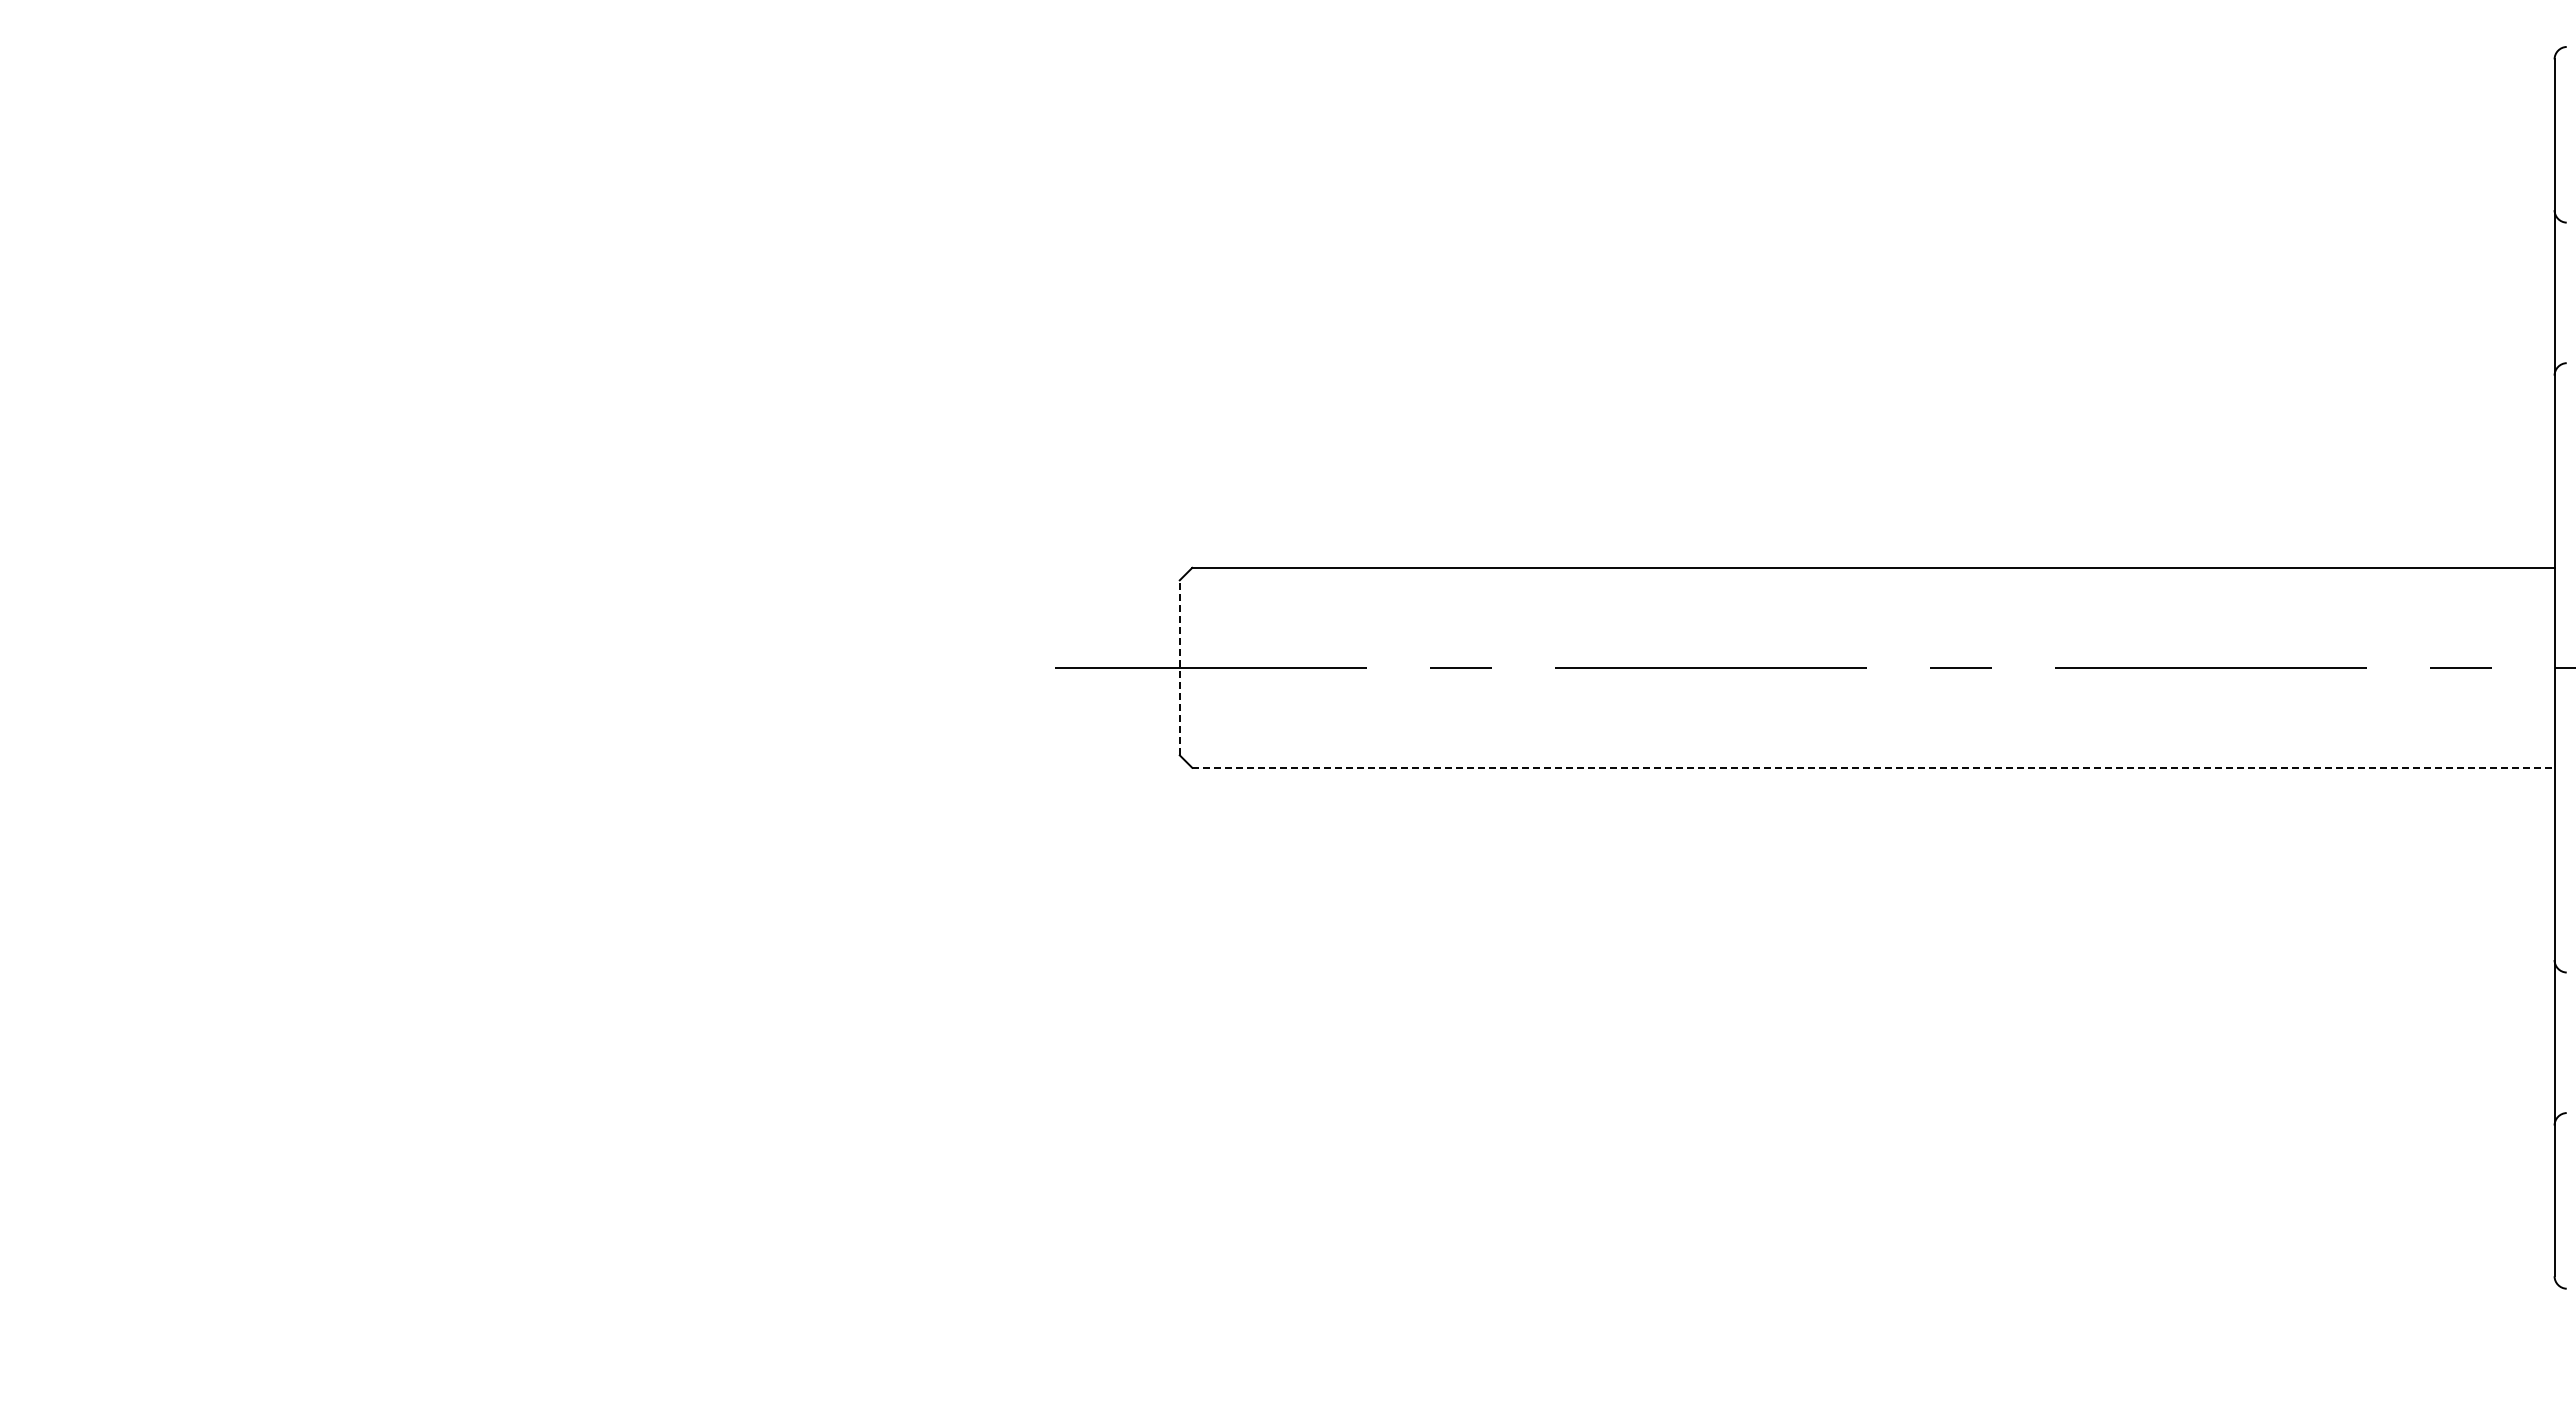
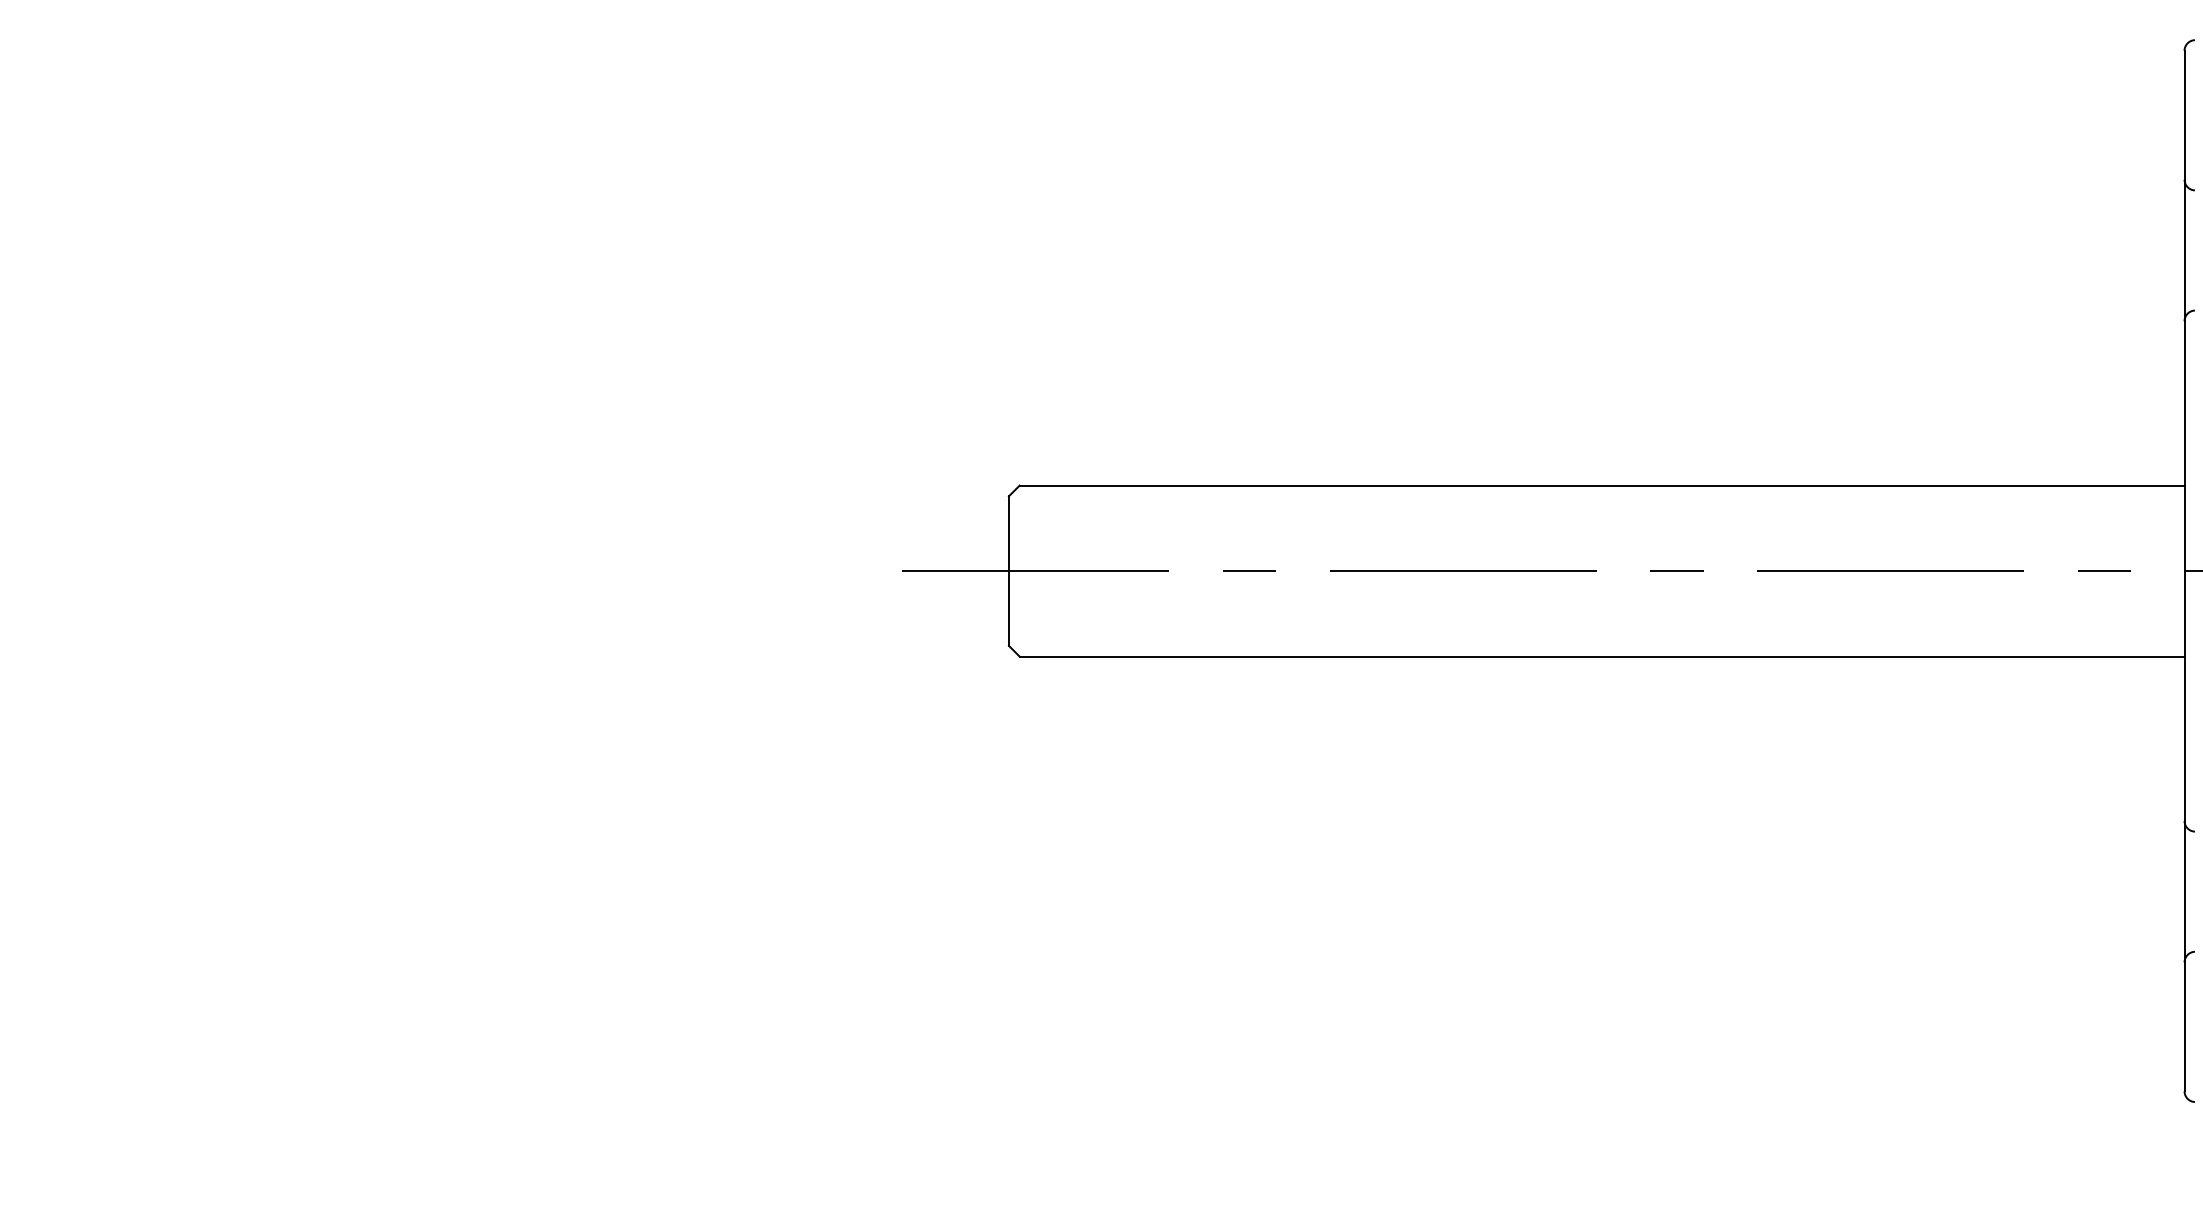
line: (1179, 667) -> (1008, 570), dashed -> solid
line: (1873, 767) -> (1602, 656), dashed -> solid

